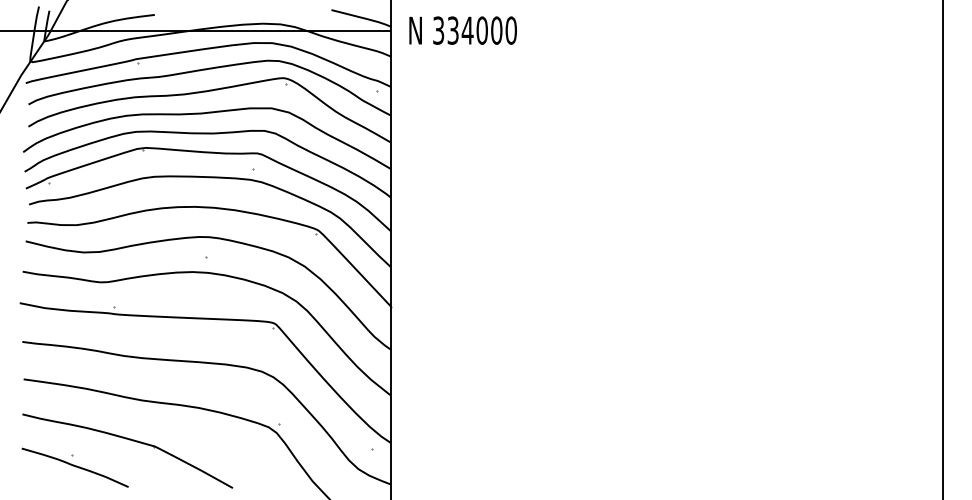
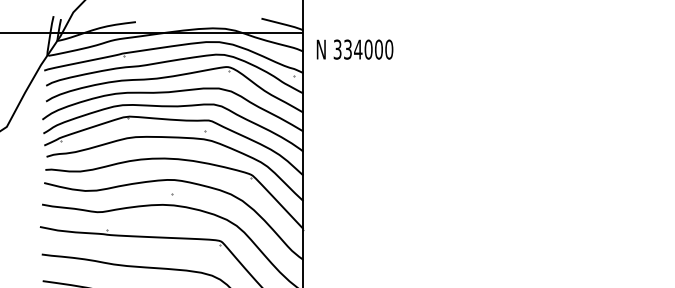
text: (462, 30) -> (354, 49), moved

